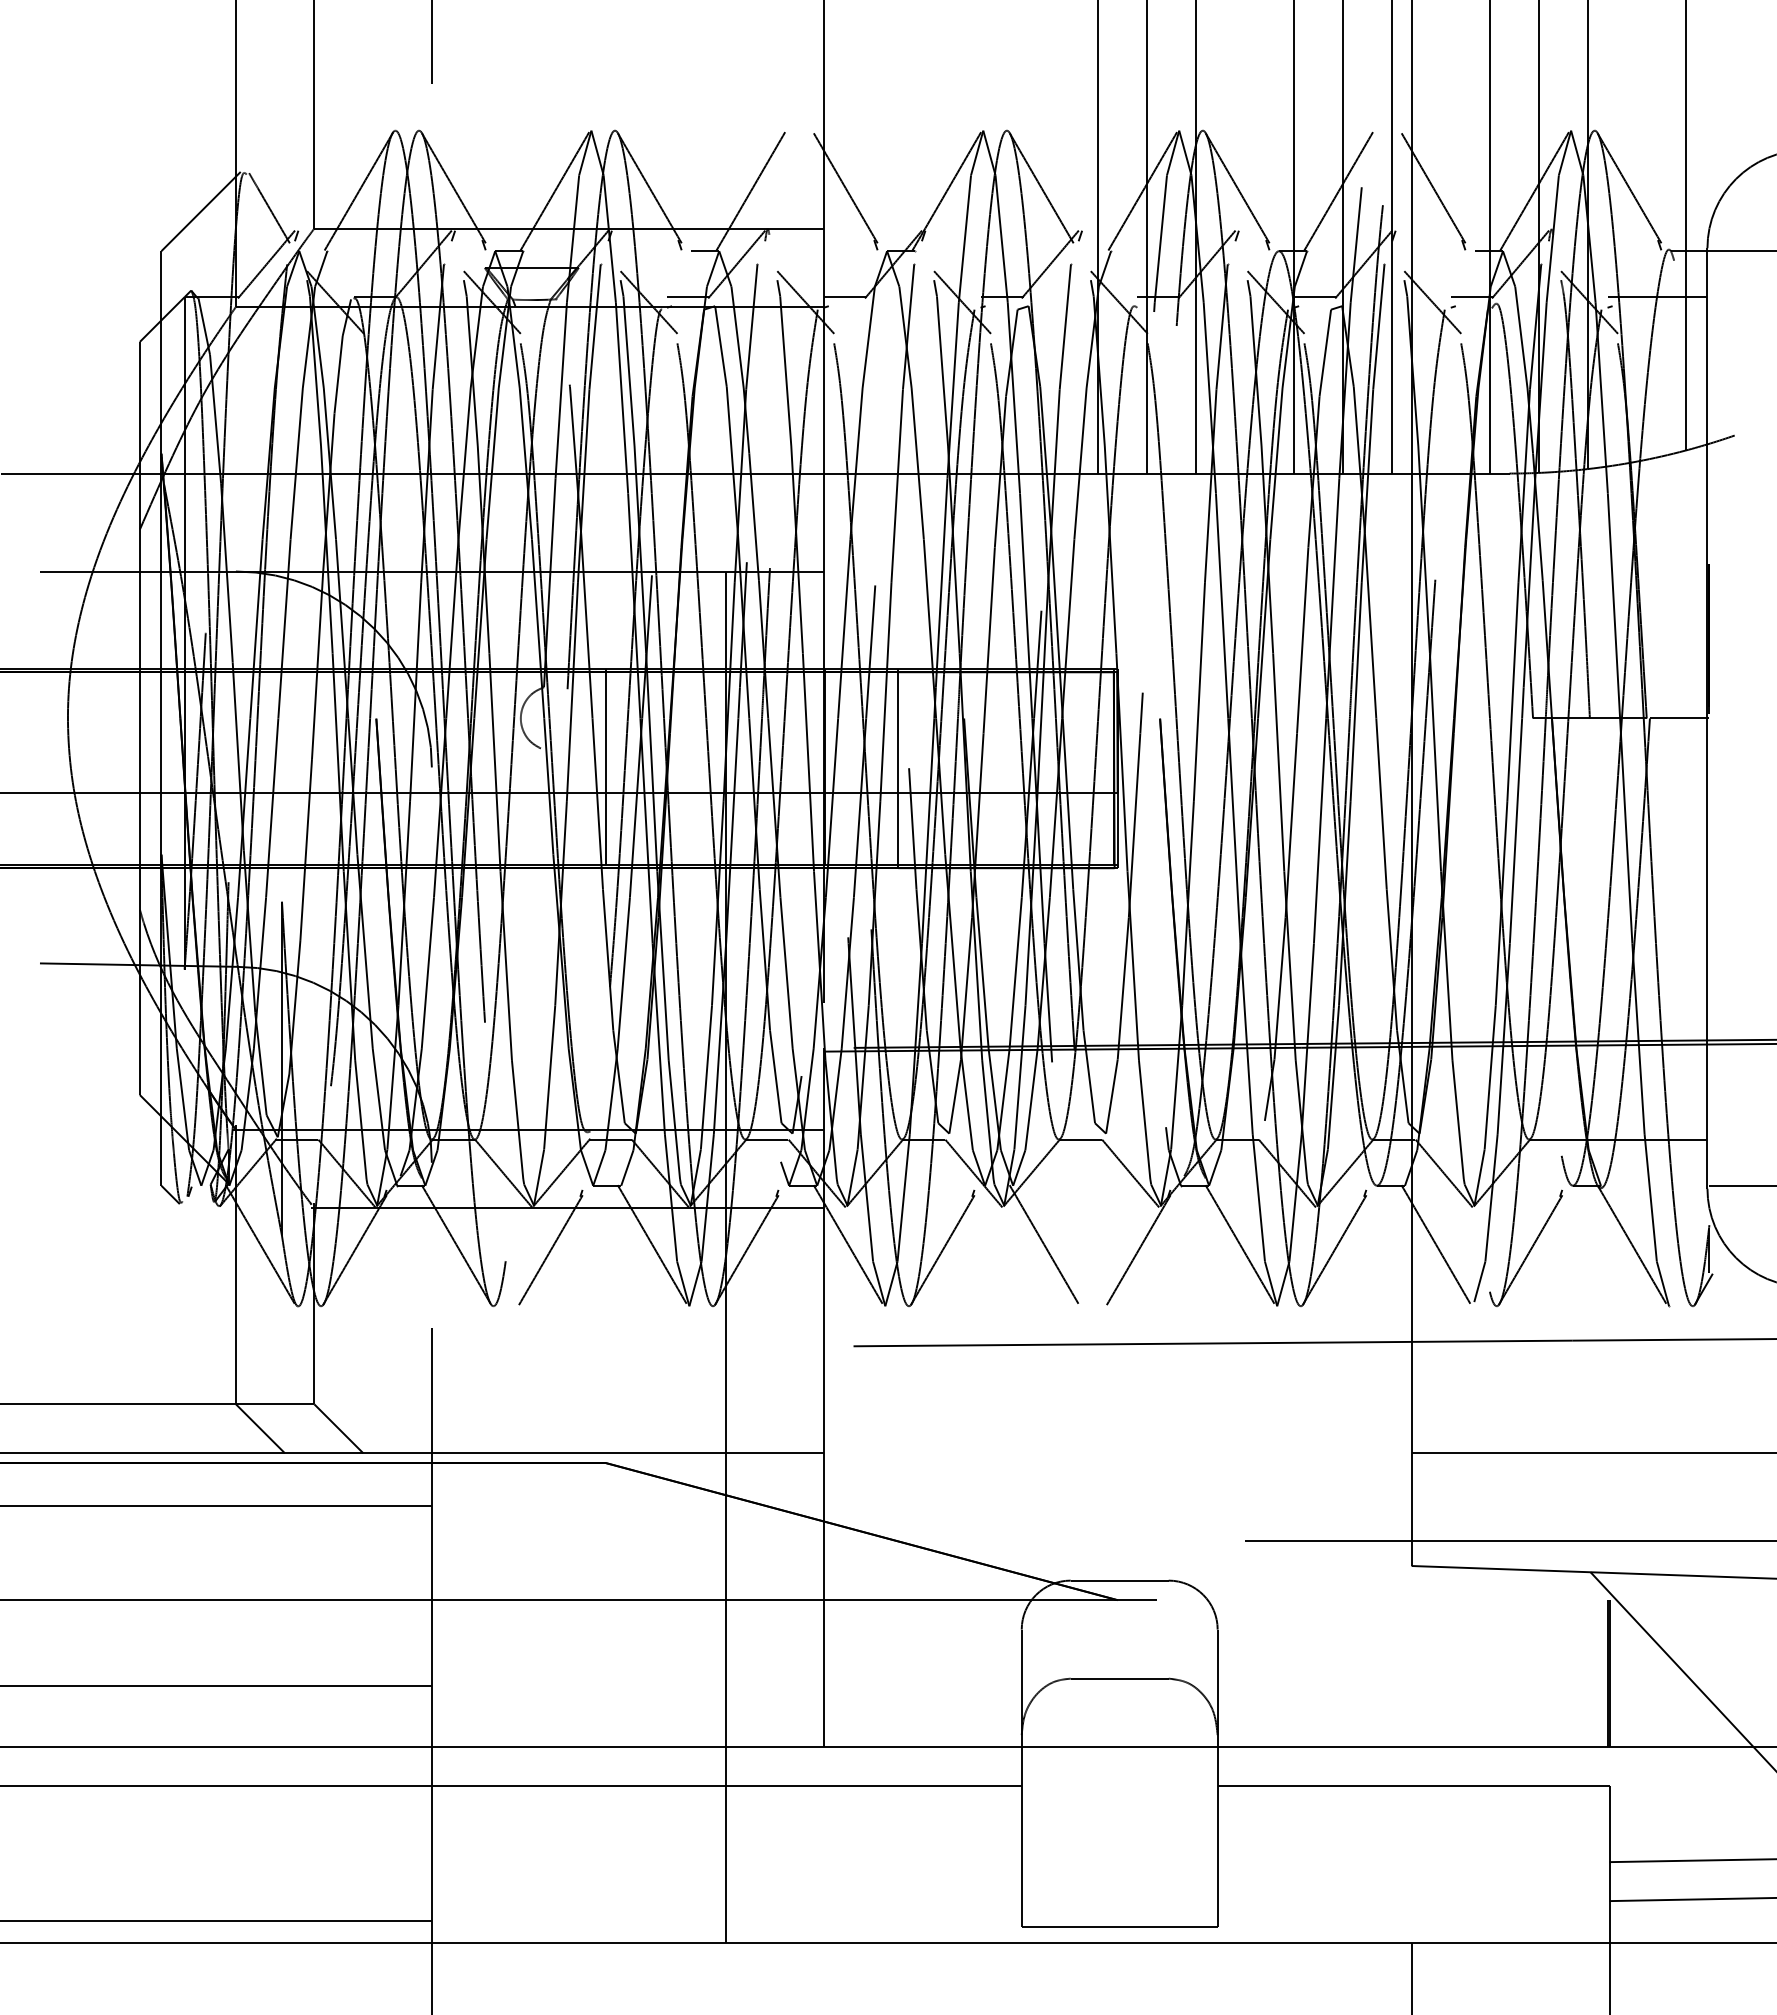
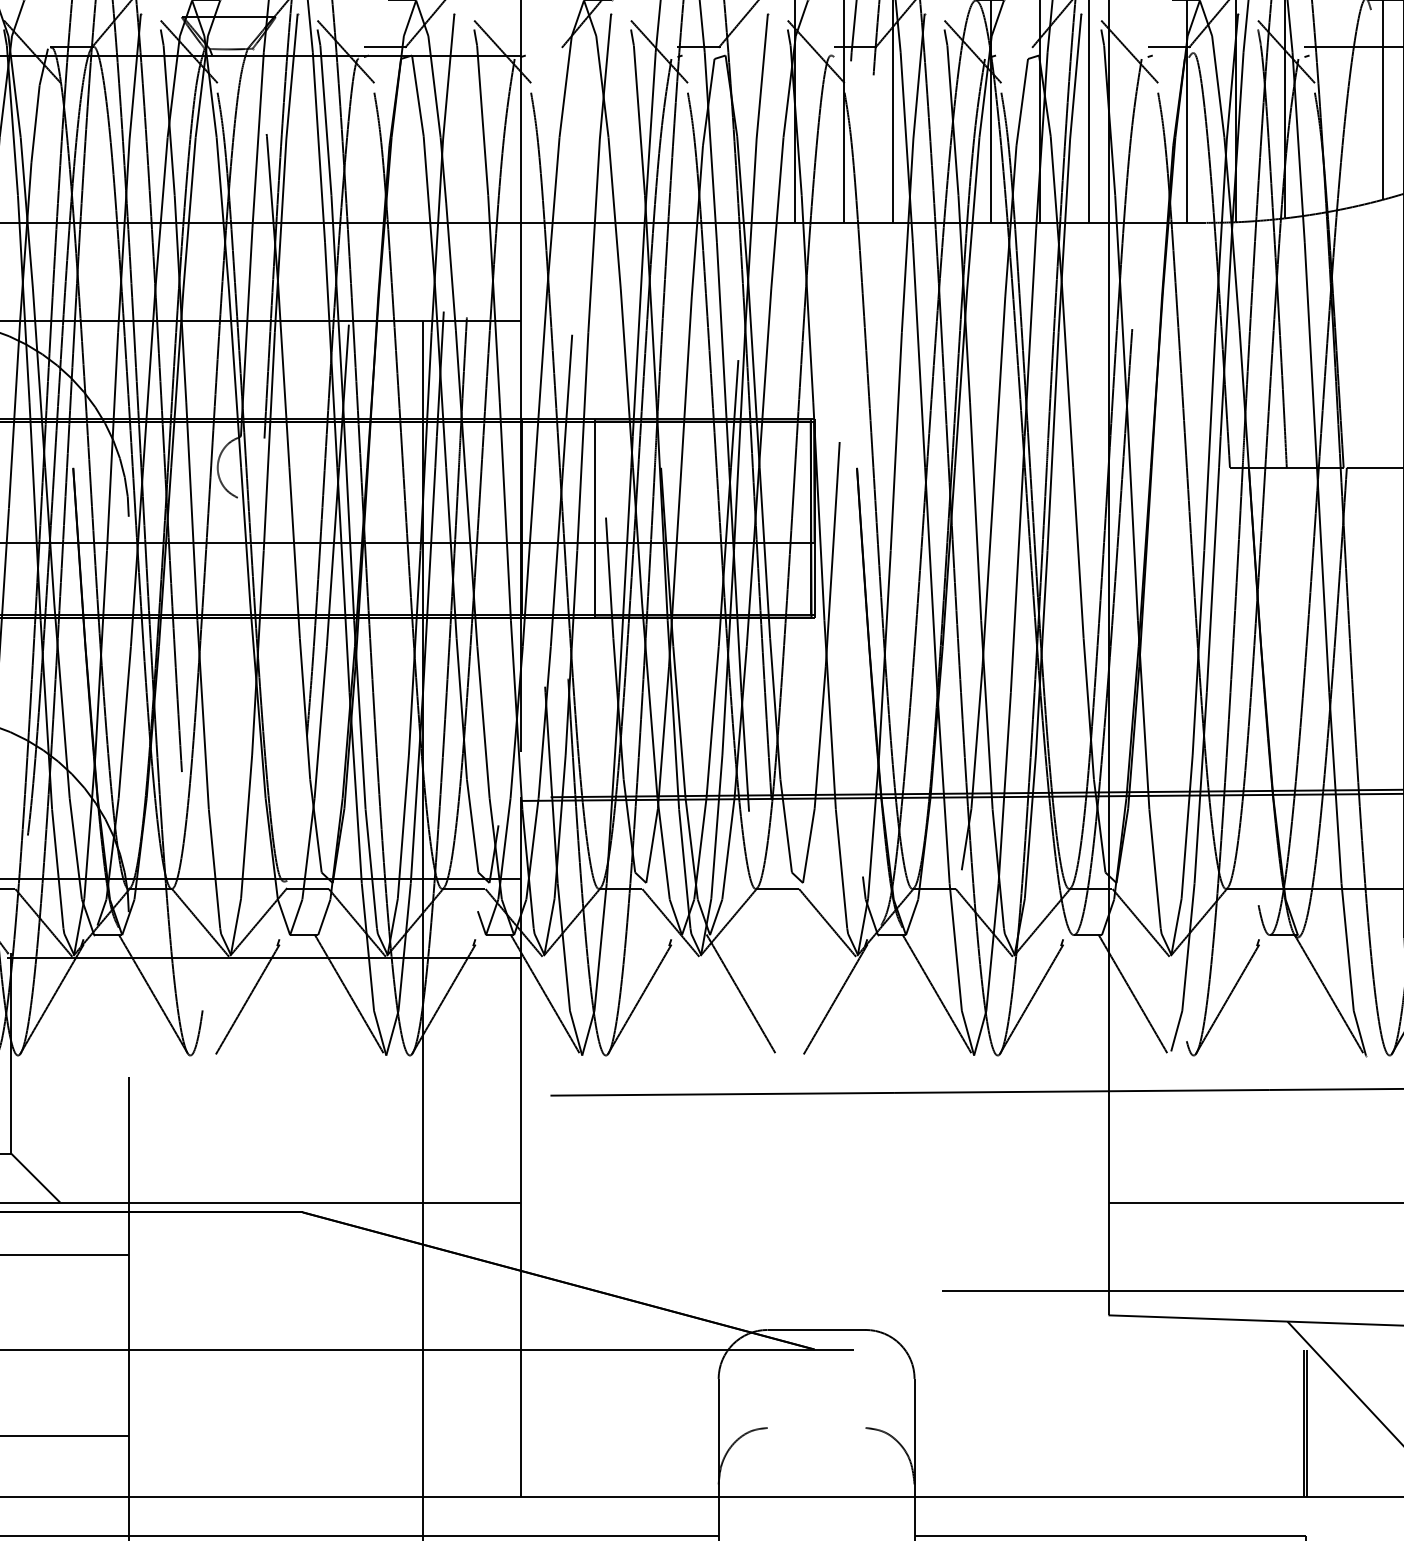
line: (844, 297) -> (541, 46), removed
line: (1315, 297) -> (1012, 46), removed
line: (605, 767) -> (302, 516), removed
line: (1119, 1678) -> (816, 1427), removed

